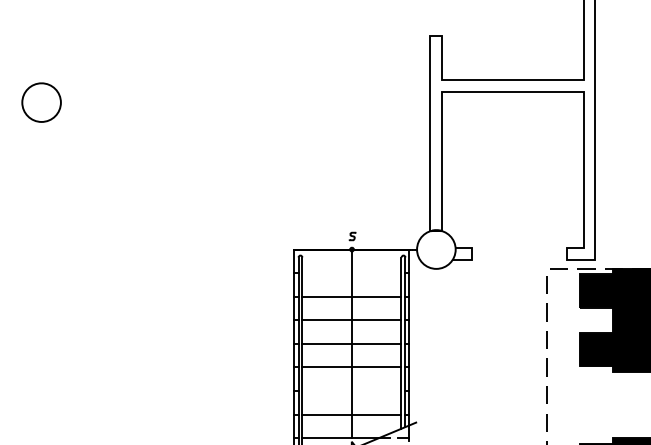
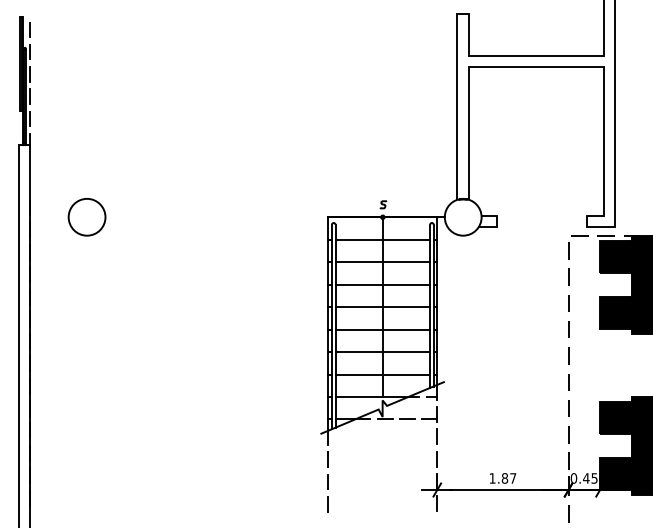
part: (41, 102) -> (86, 217), moved
line: (351, 273) -> (382, 240), added
line: (351, 391) -> (382, 352), added

